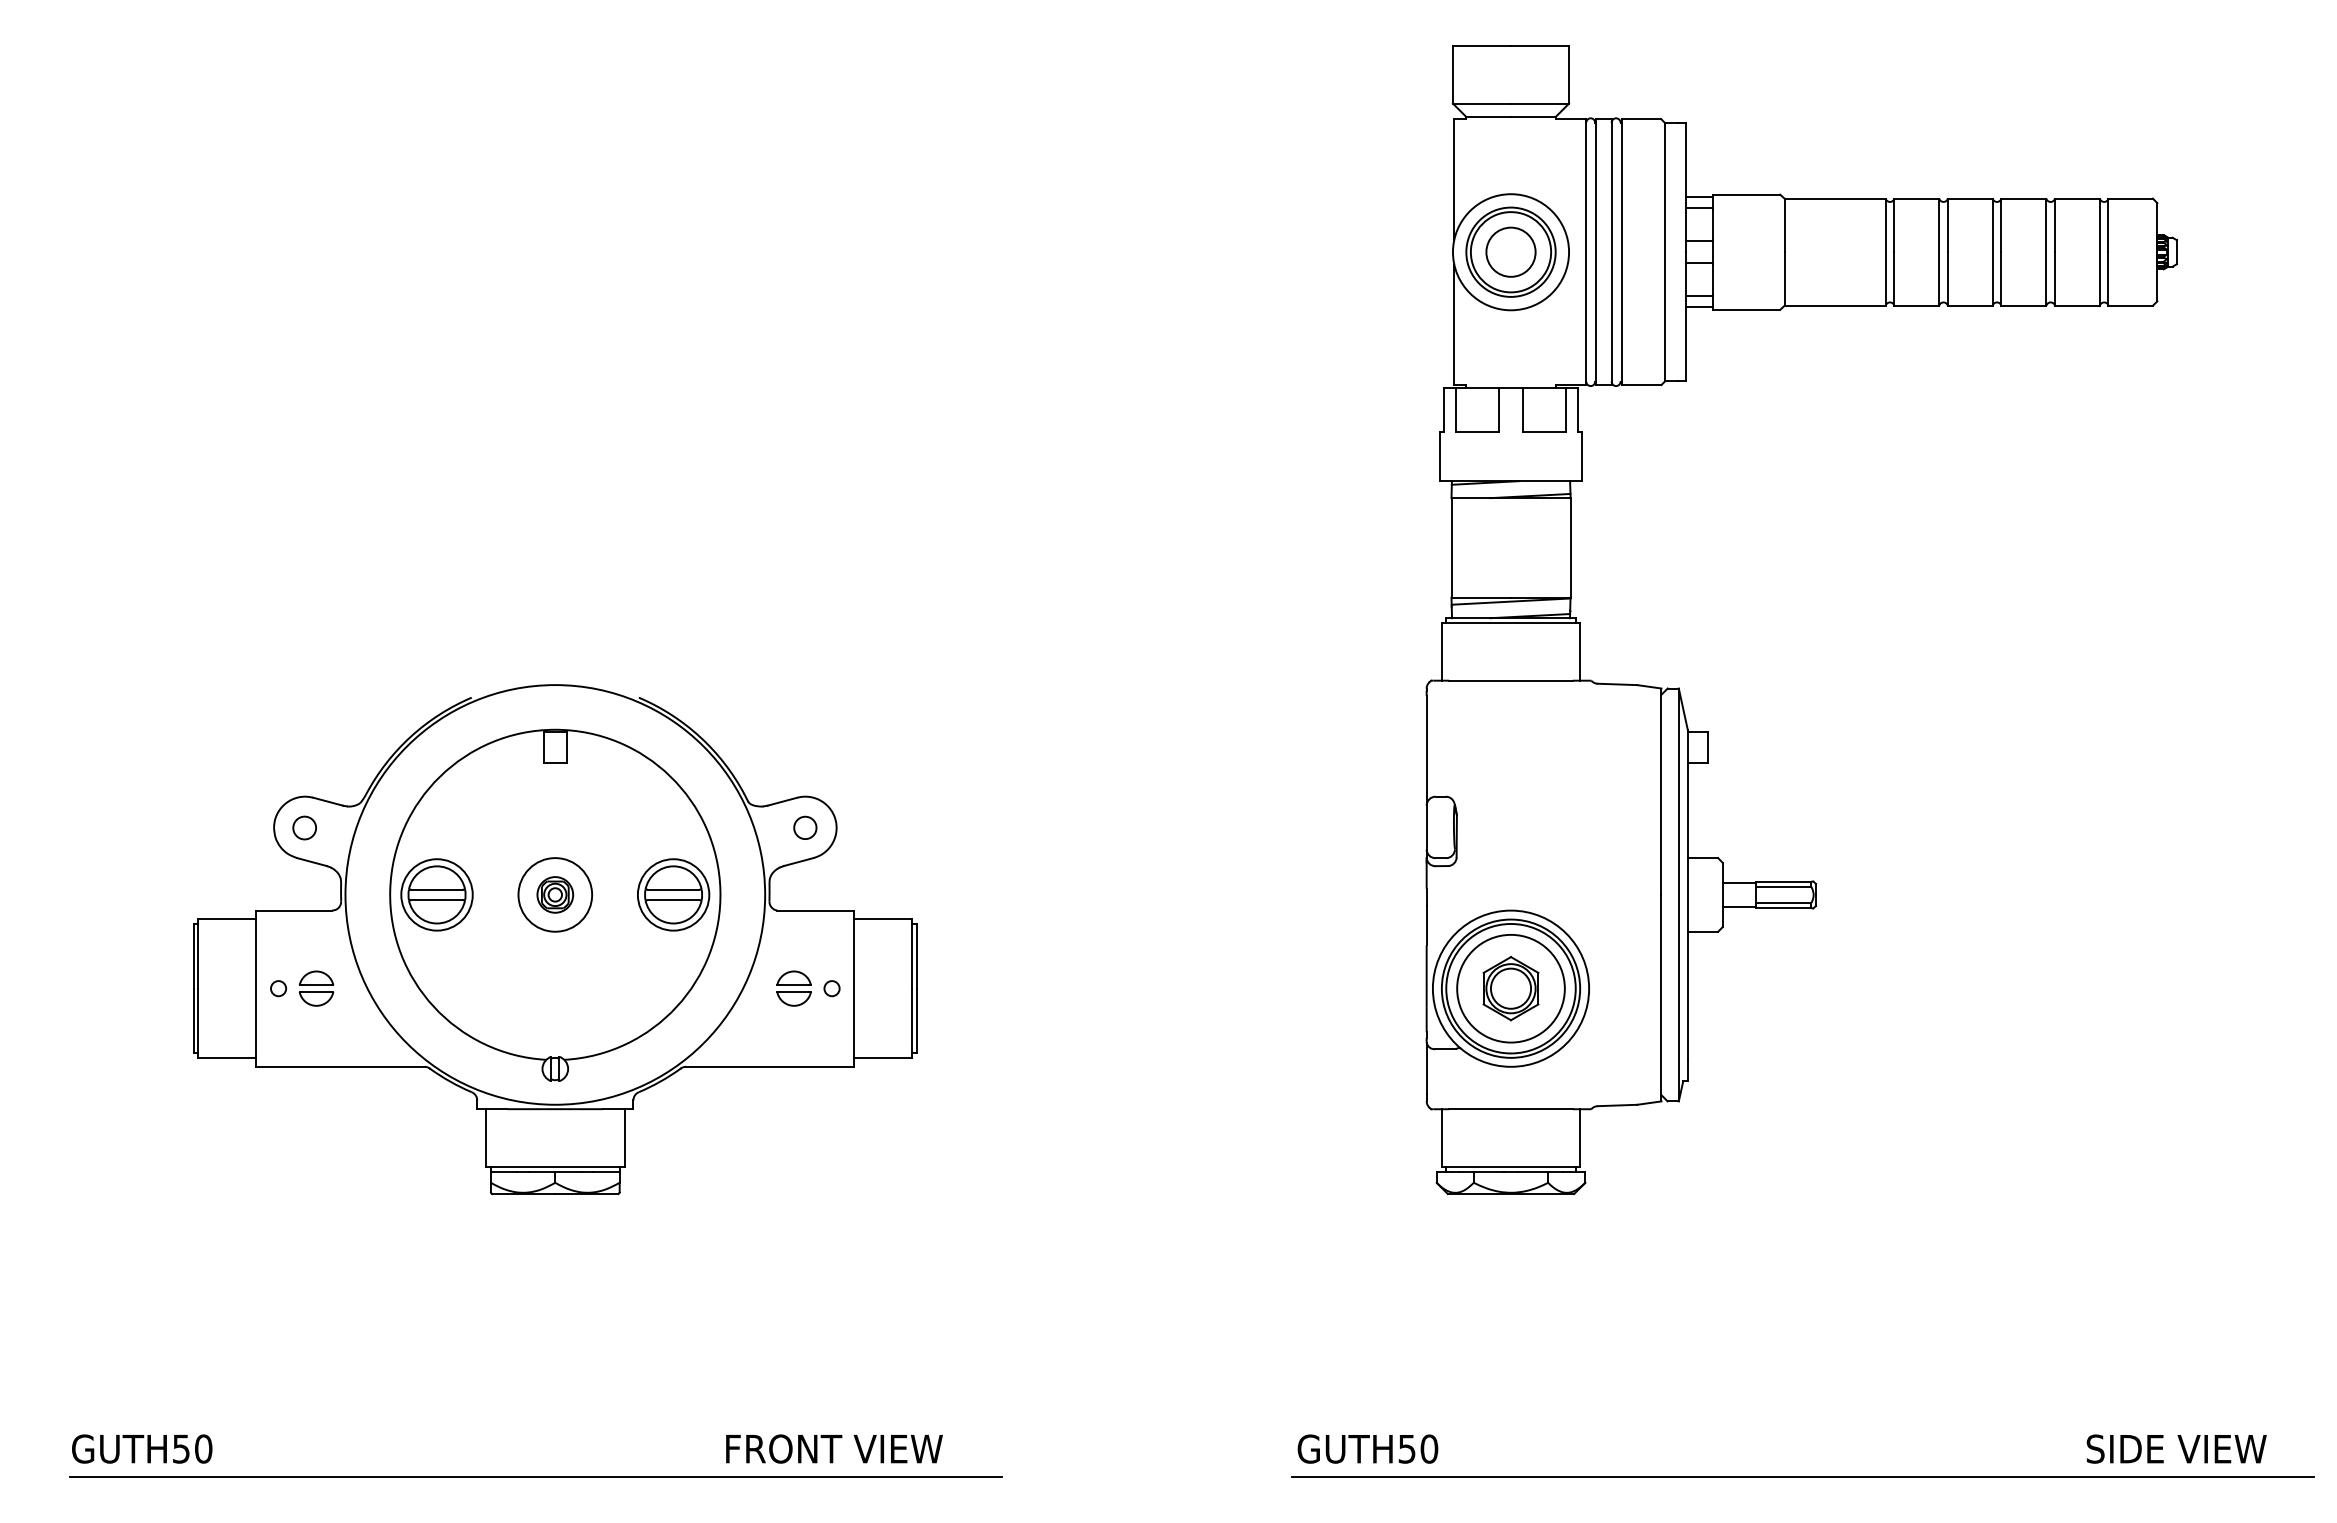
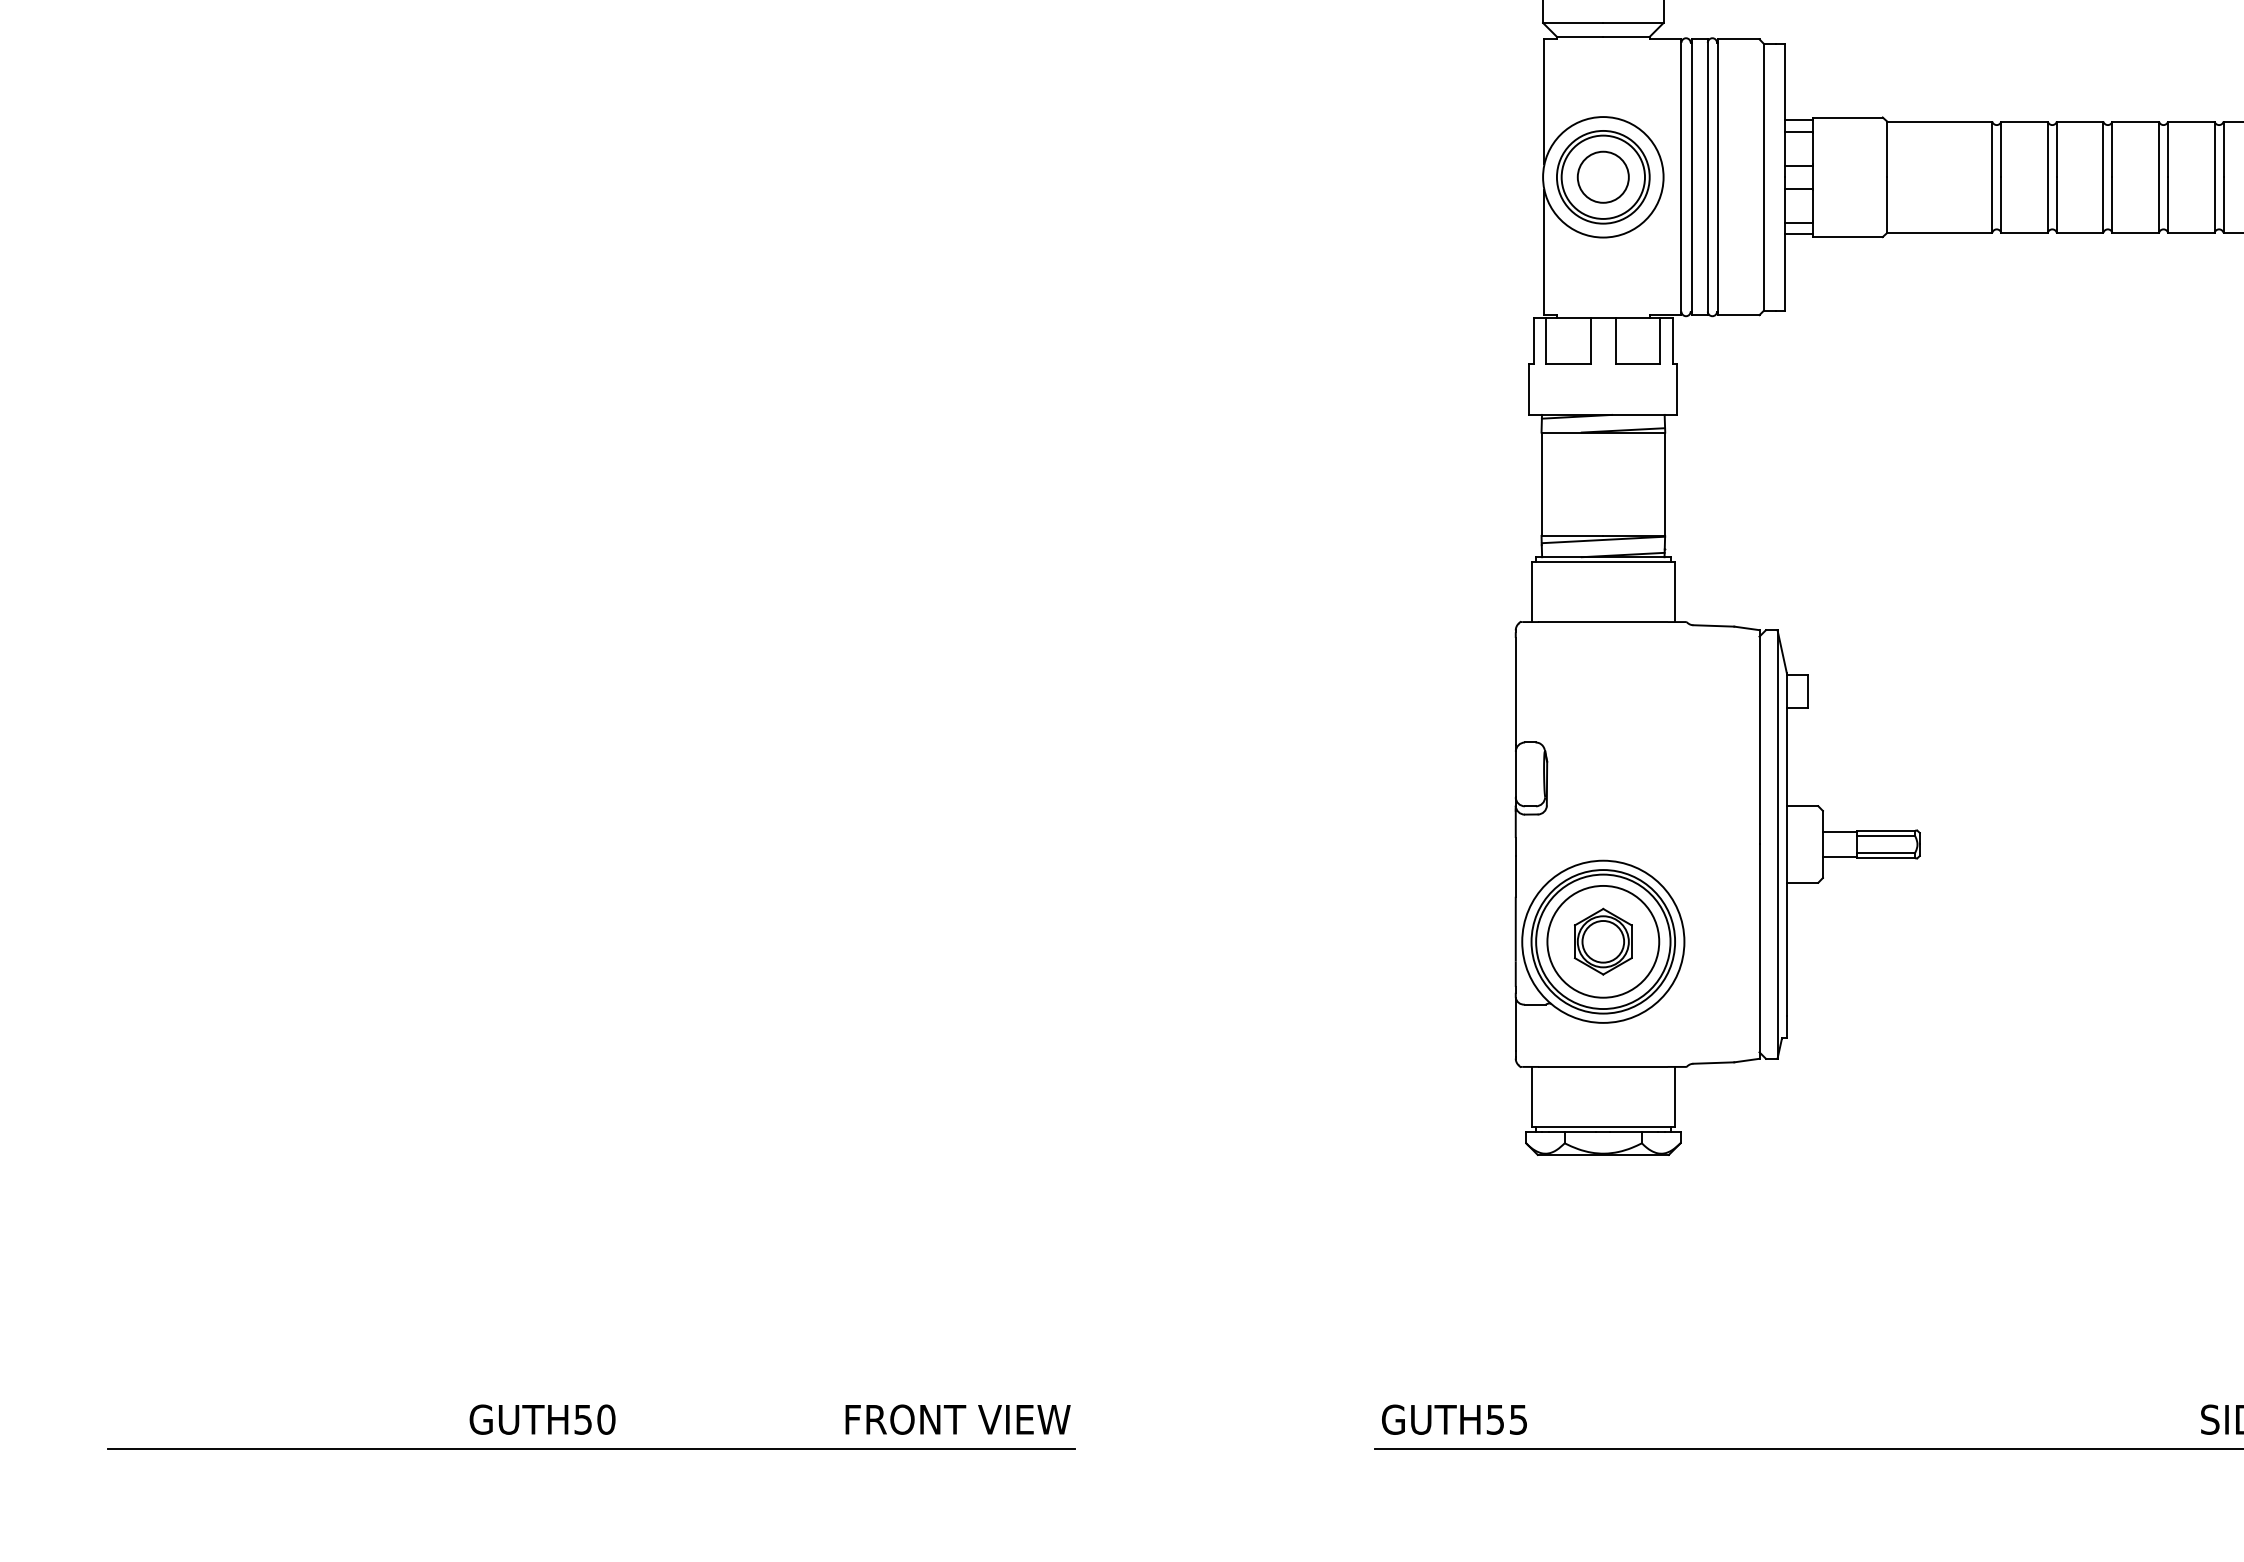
part: (555, 939) -> (611, 890), removed
text: (142, 1448) -> (542, 1419), moved
text: (834, 1448) -> (958, 1419), moved
text: (1429, 1448) -> (1518, 1419), GUTH50 -> GUTH55

